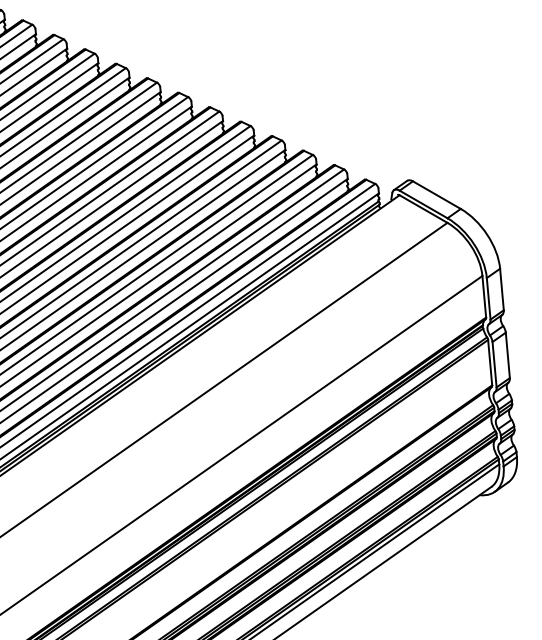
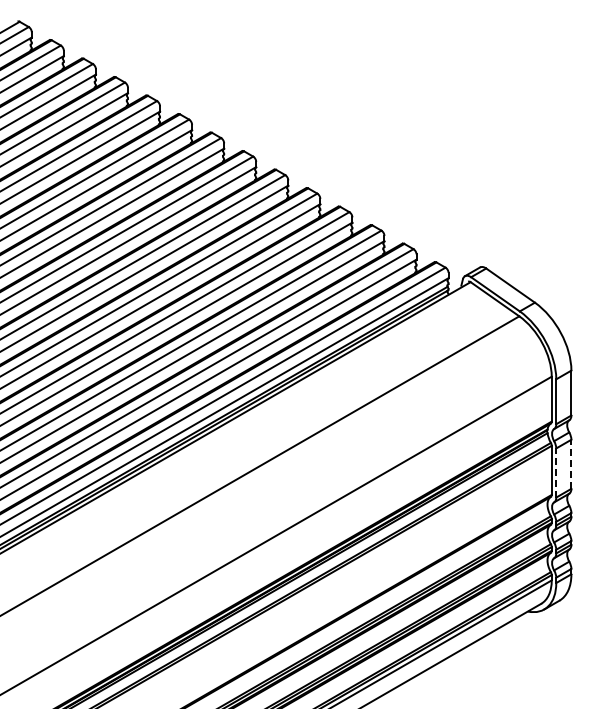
line: (507, 355) -> (571, 464), solid -> dashed
line: (494, 365) -> (556, 473), solid -> dashed

